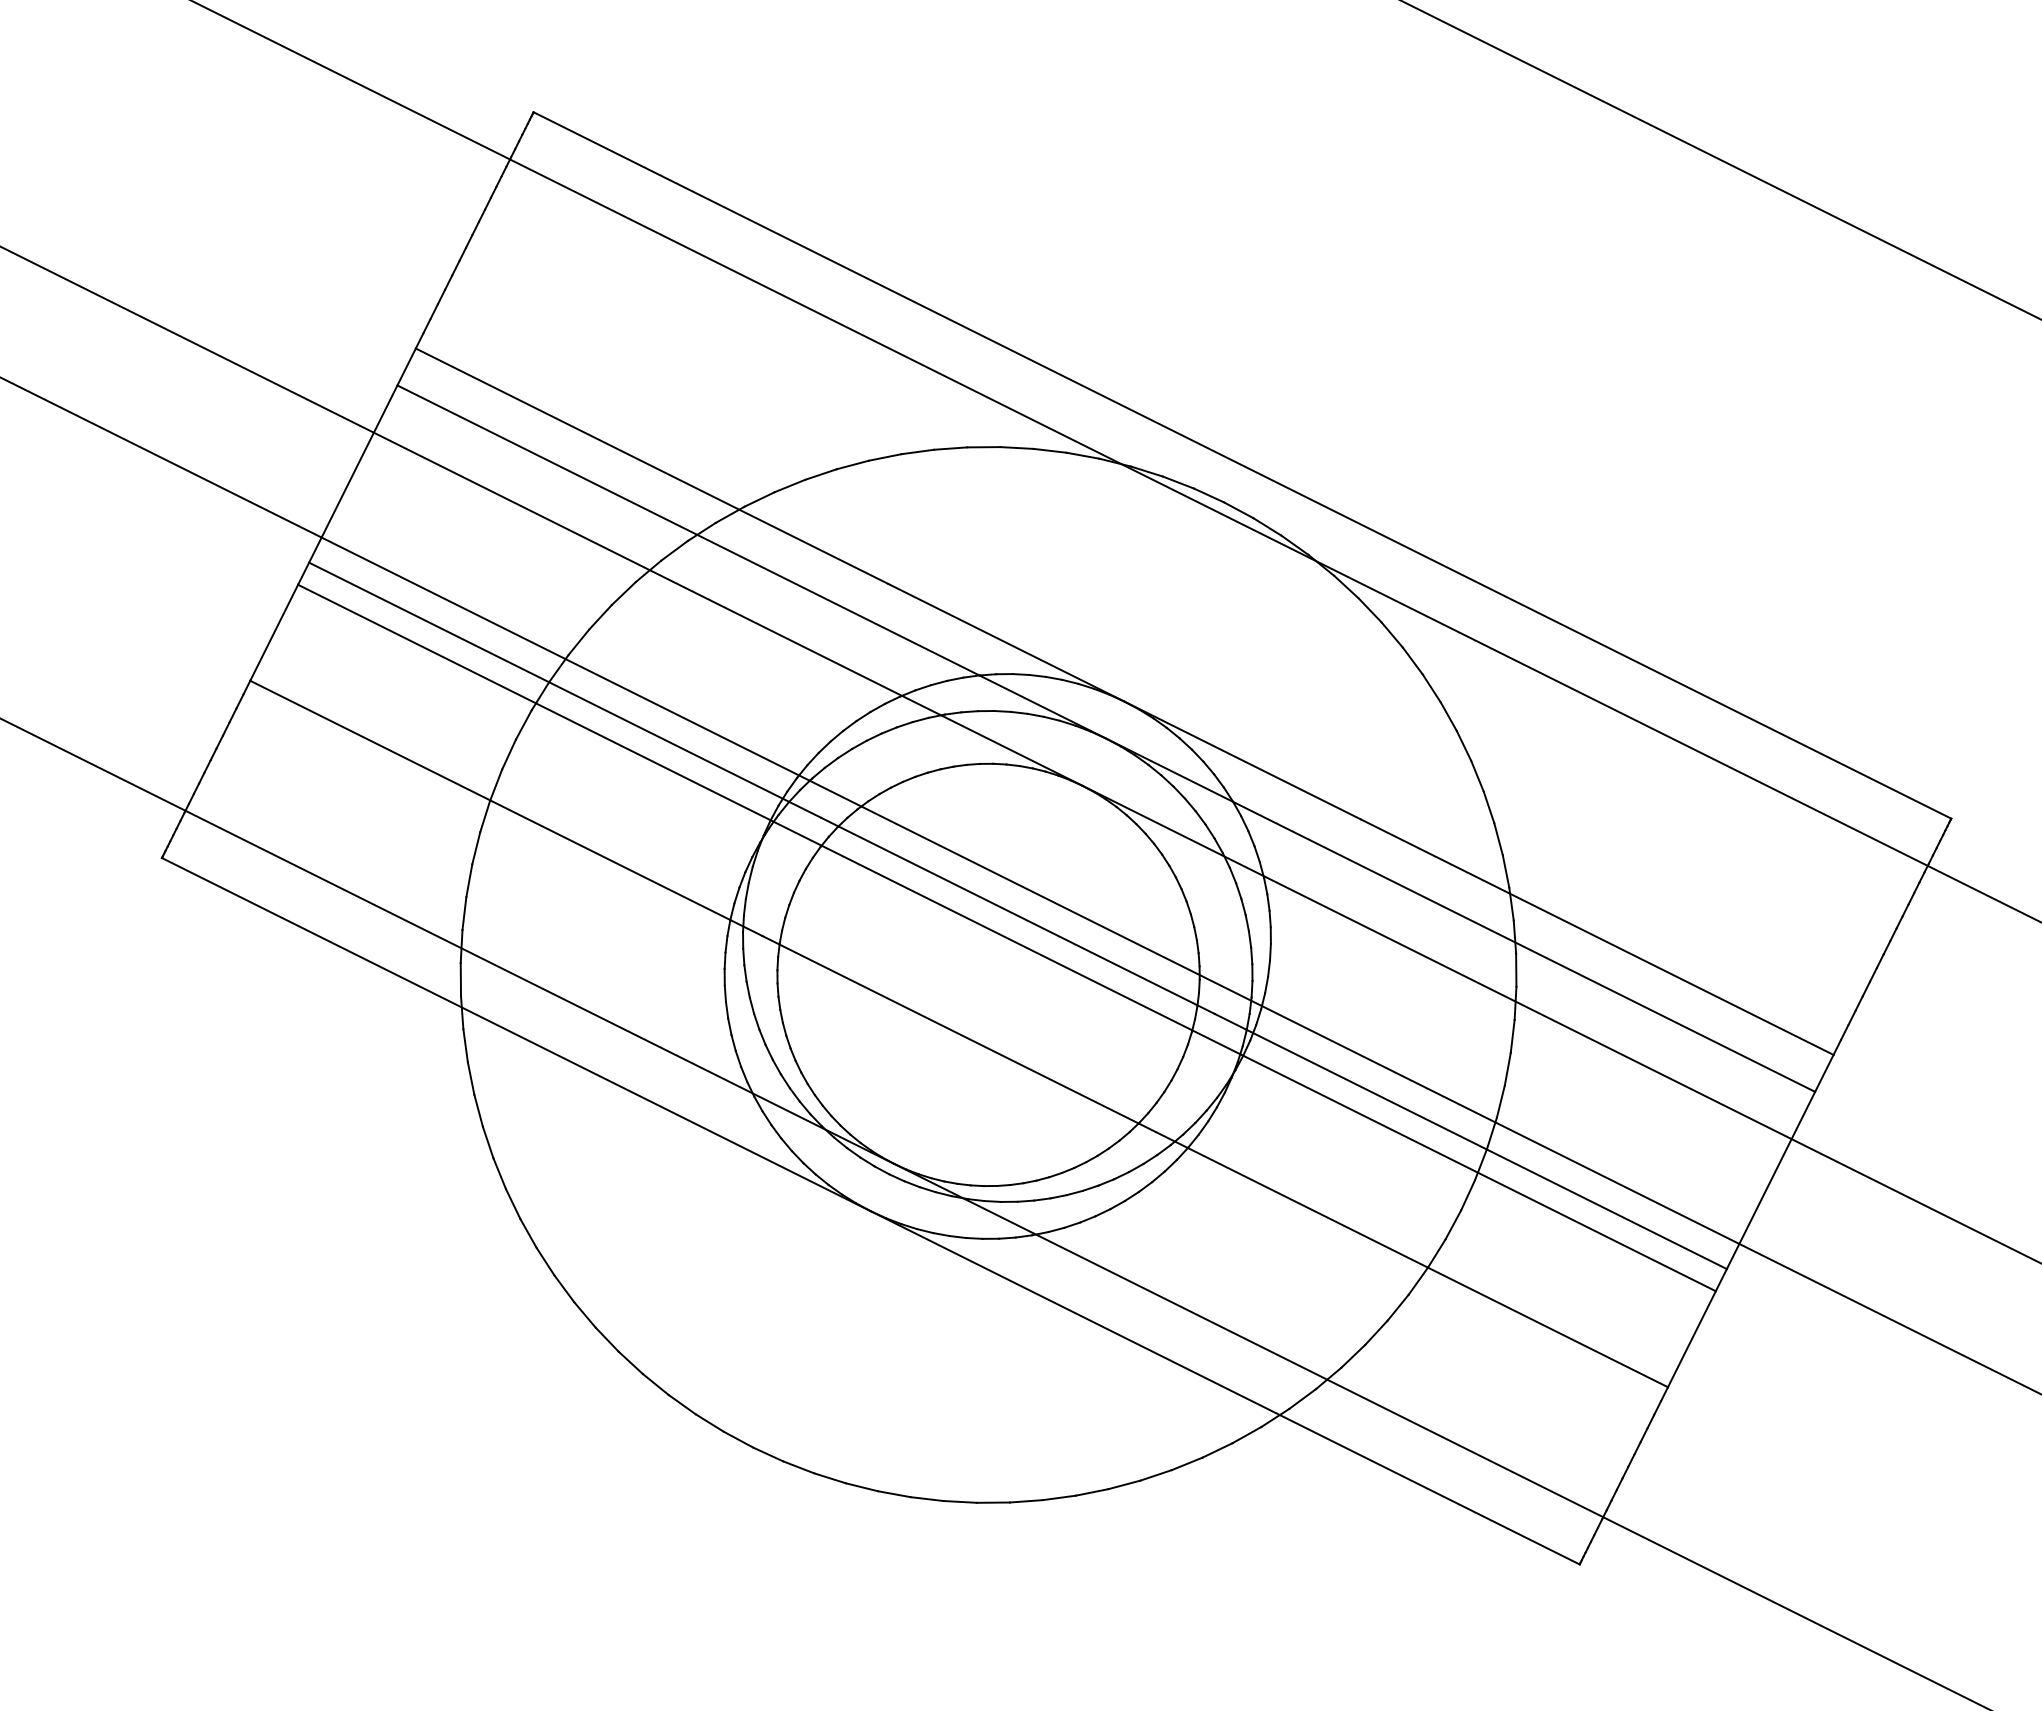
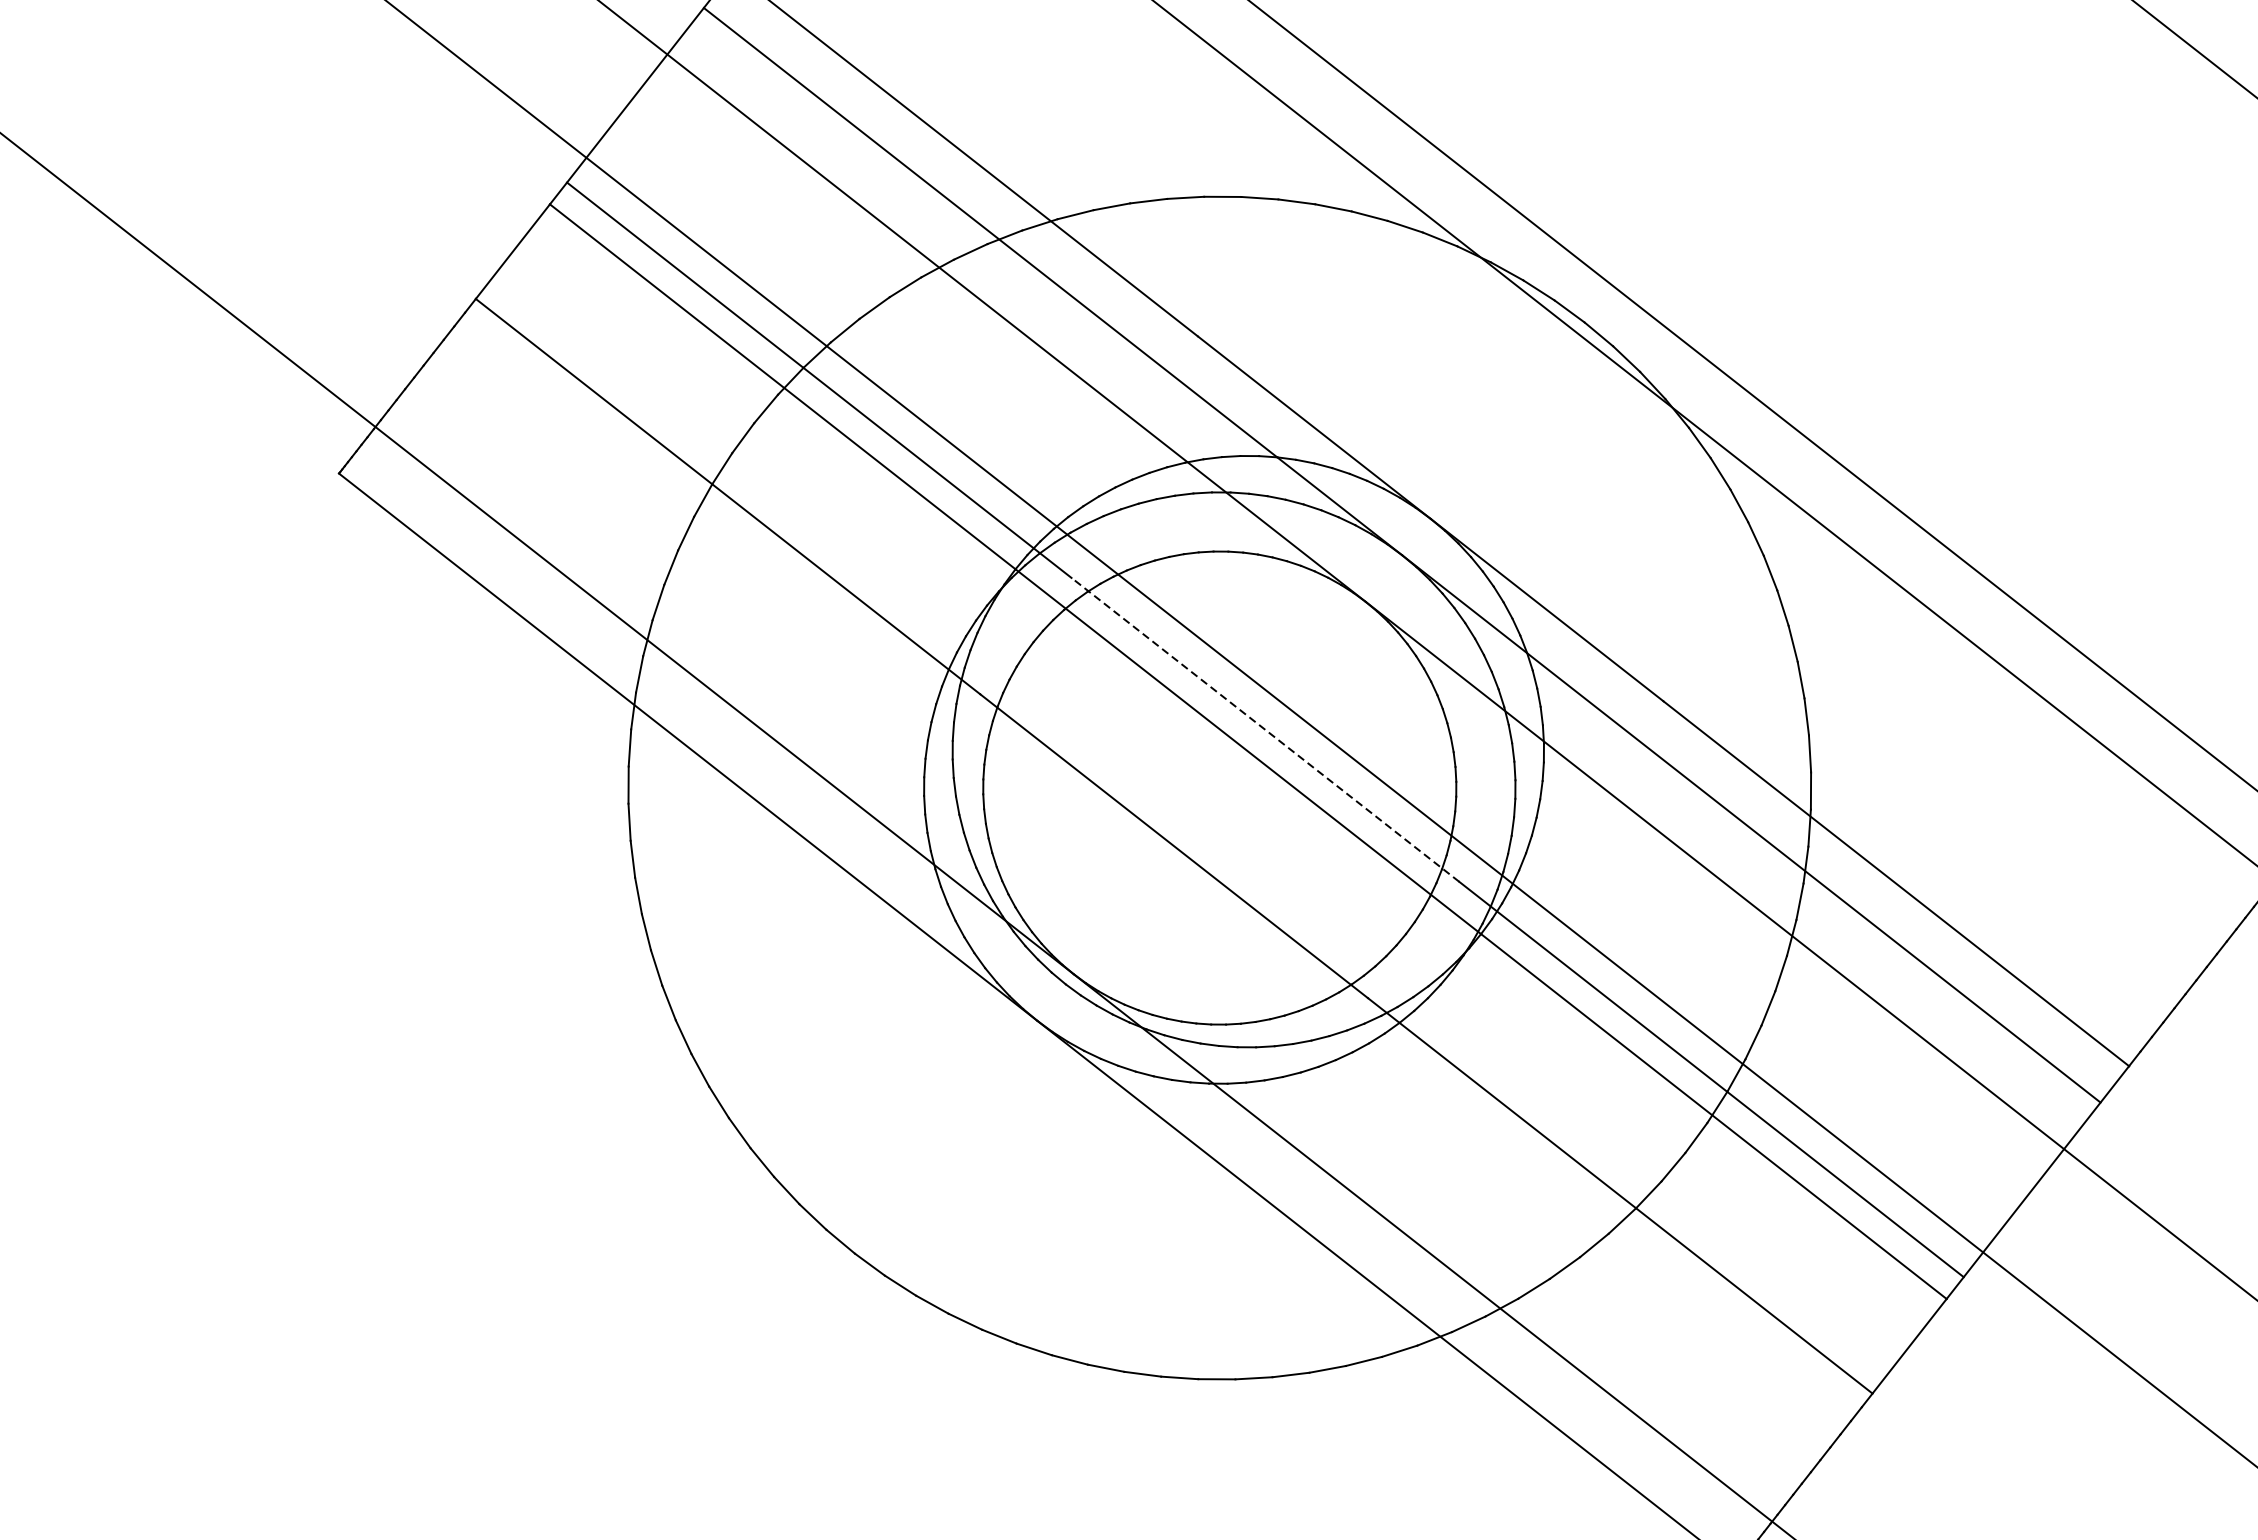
line: (1018, 915) -> (1266, 729), solid -> dashed

